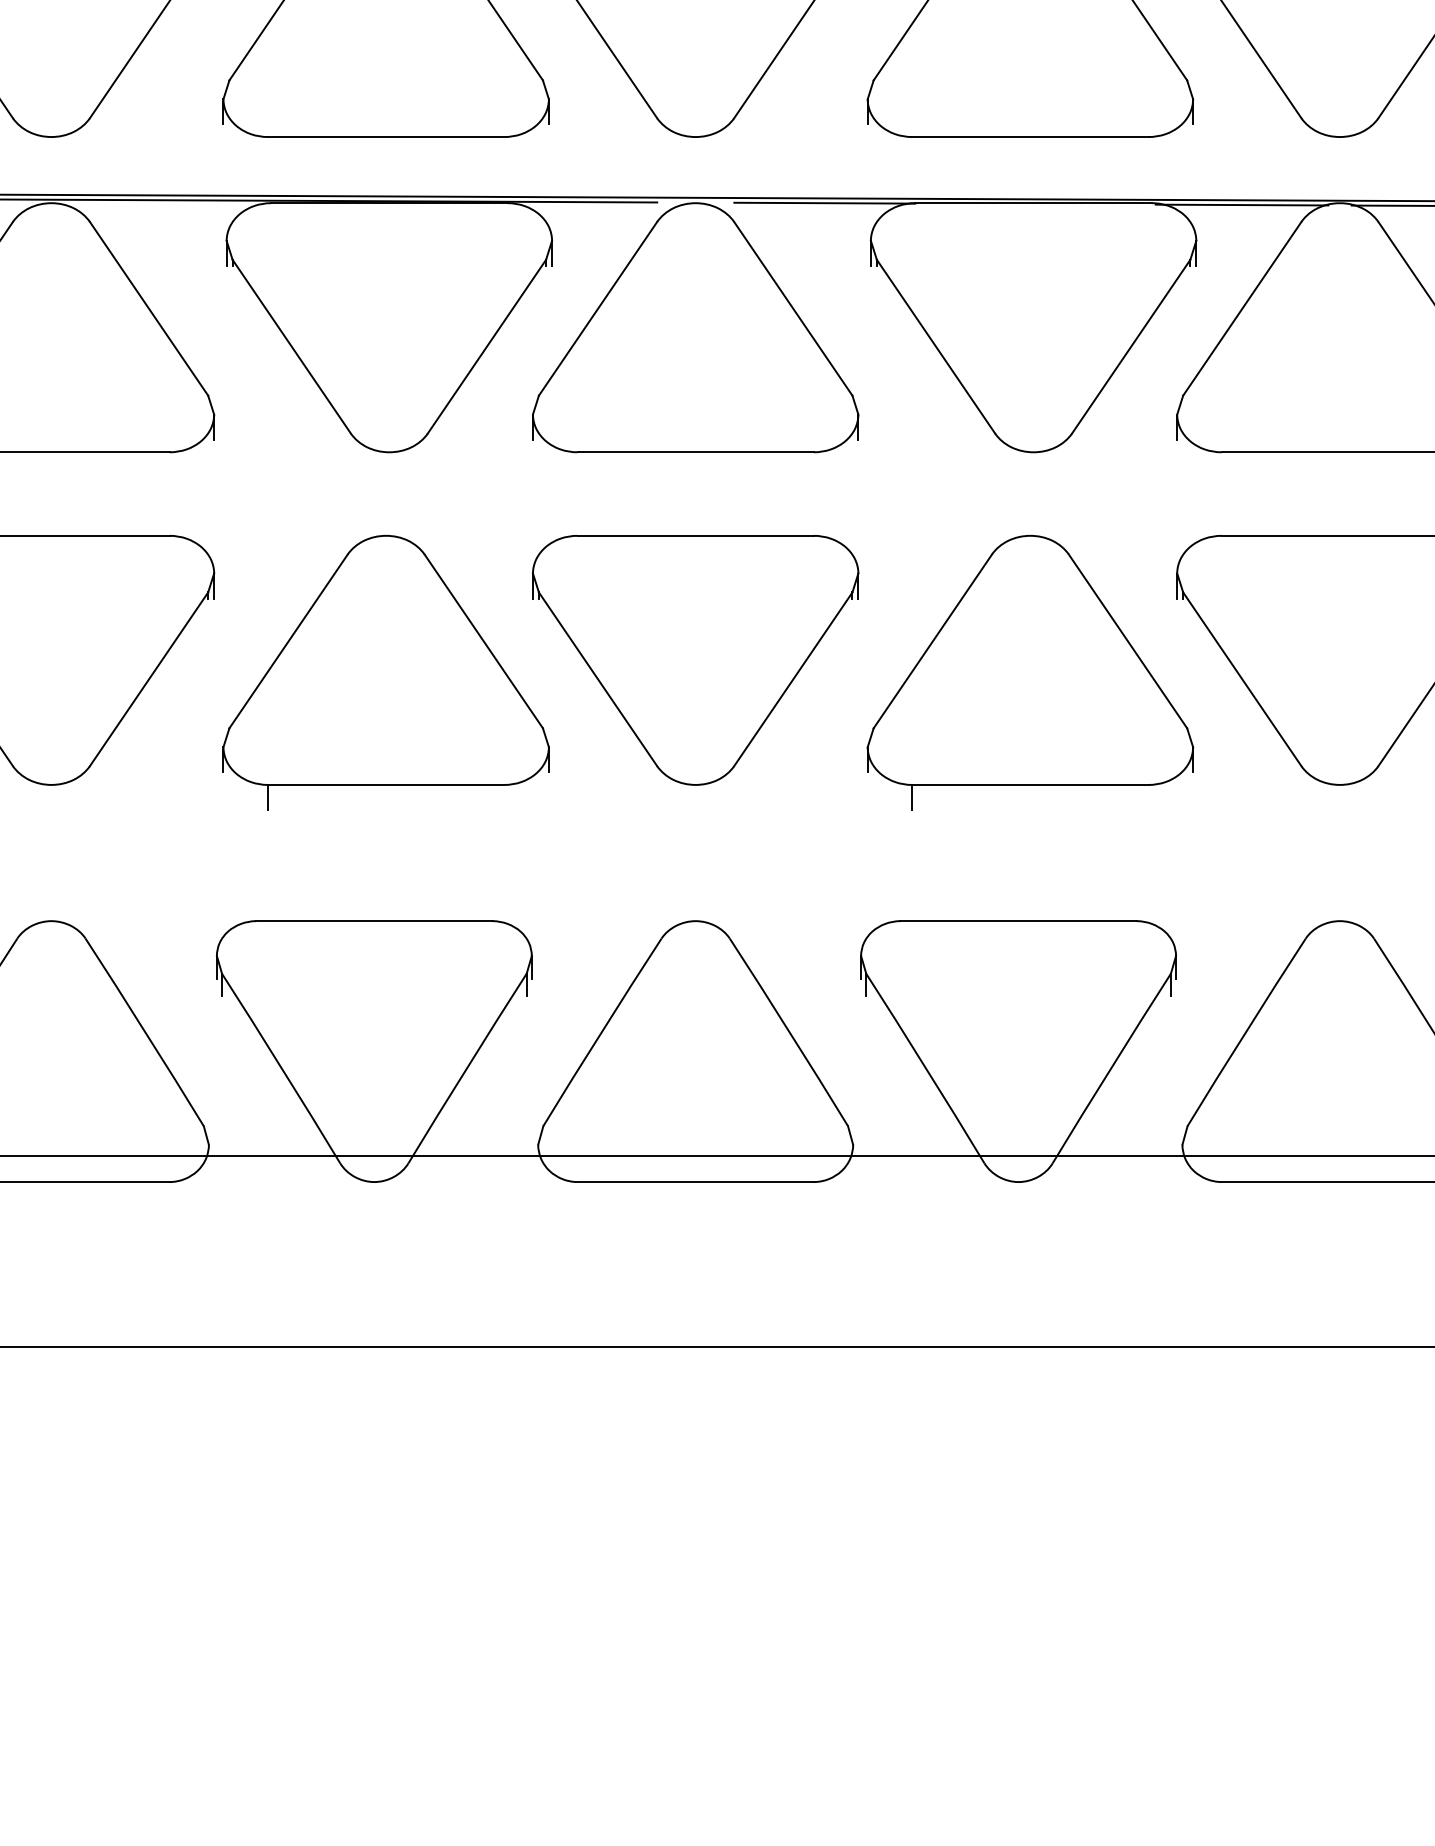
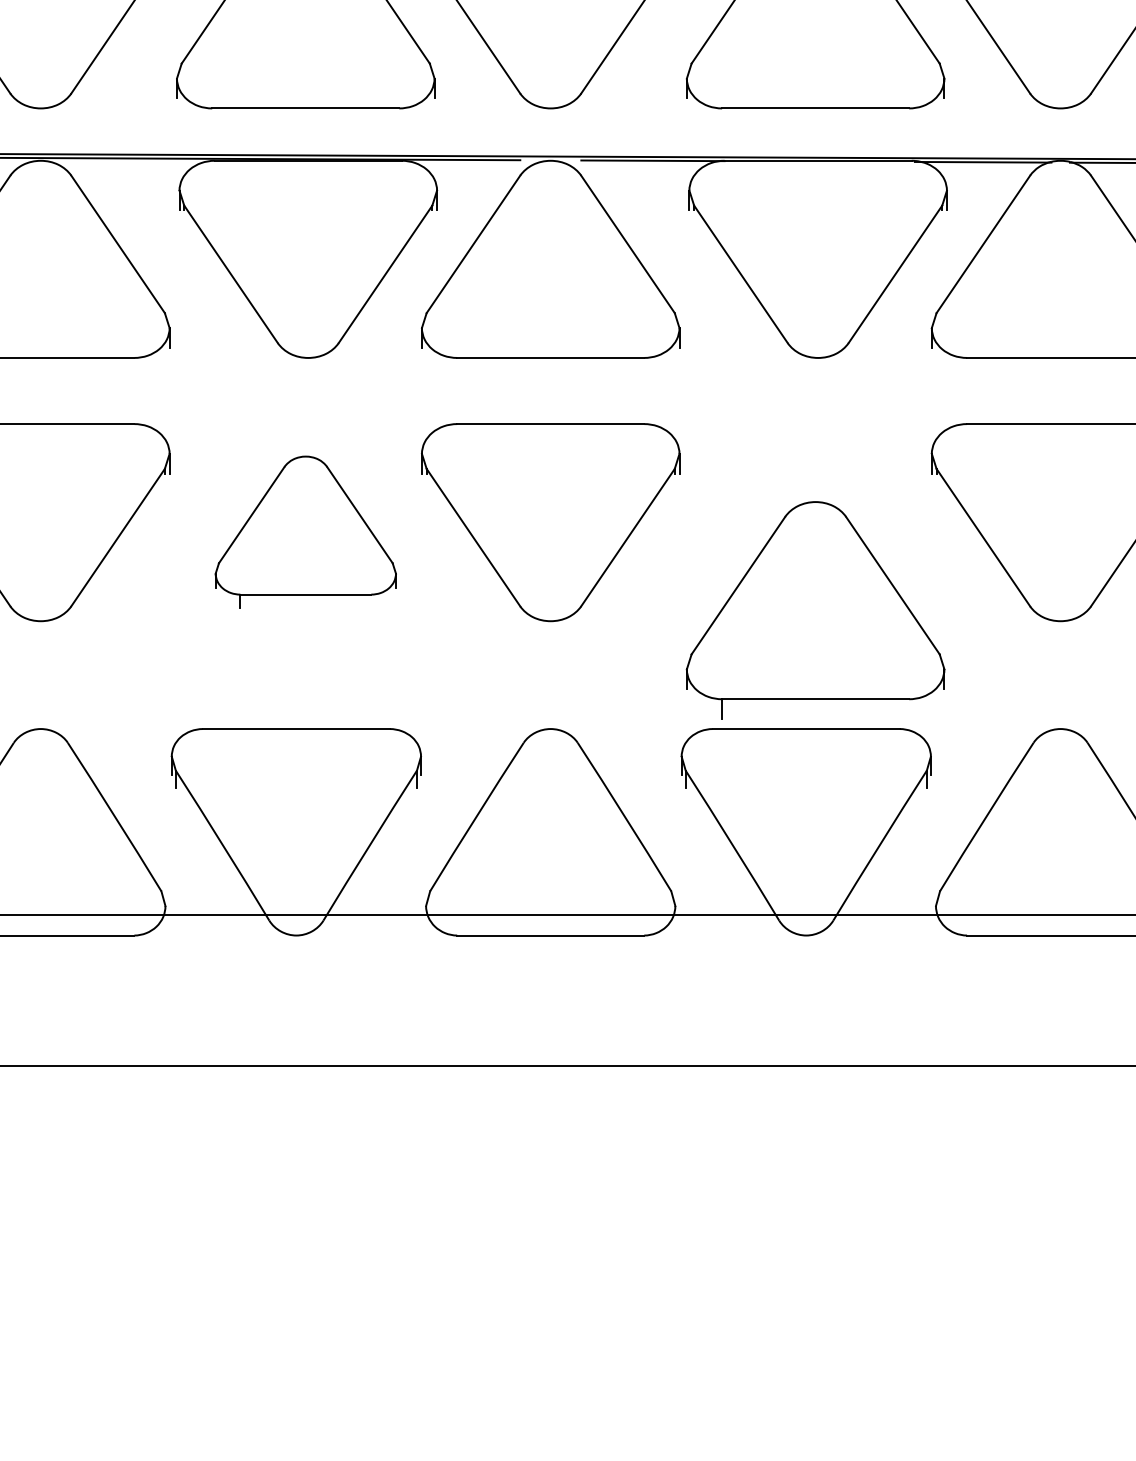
part: (385, 672) -> (305, 532), size x0.7
part: (1030, 672) -> (815, 610), moved

